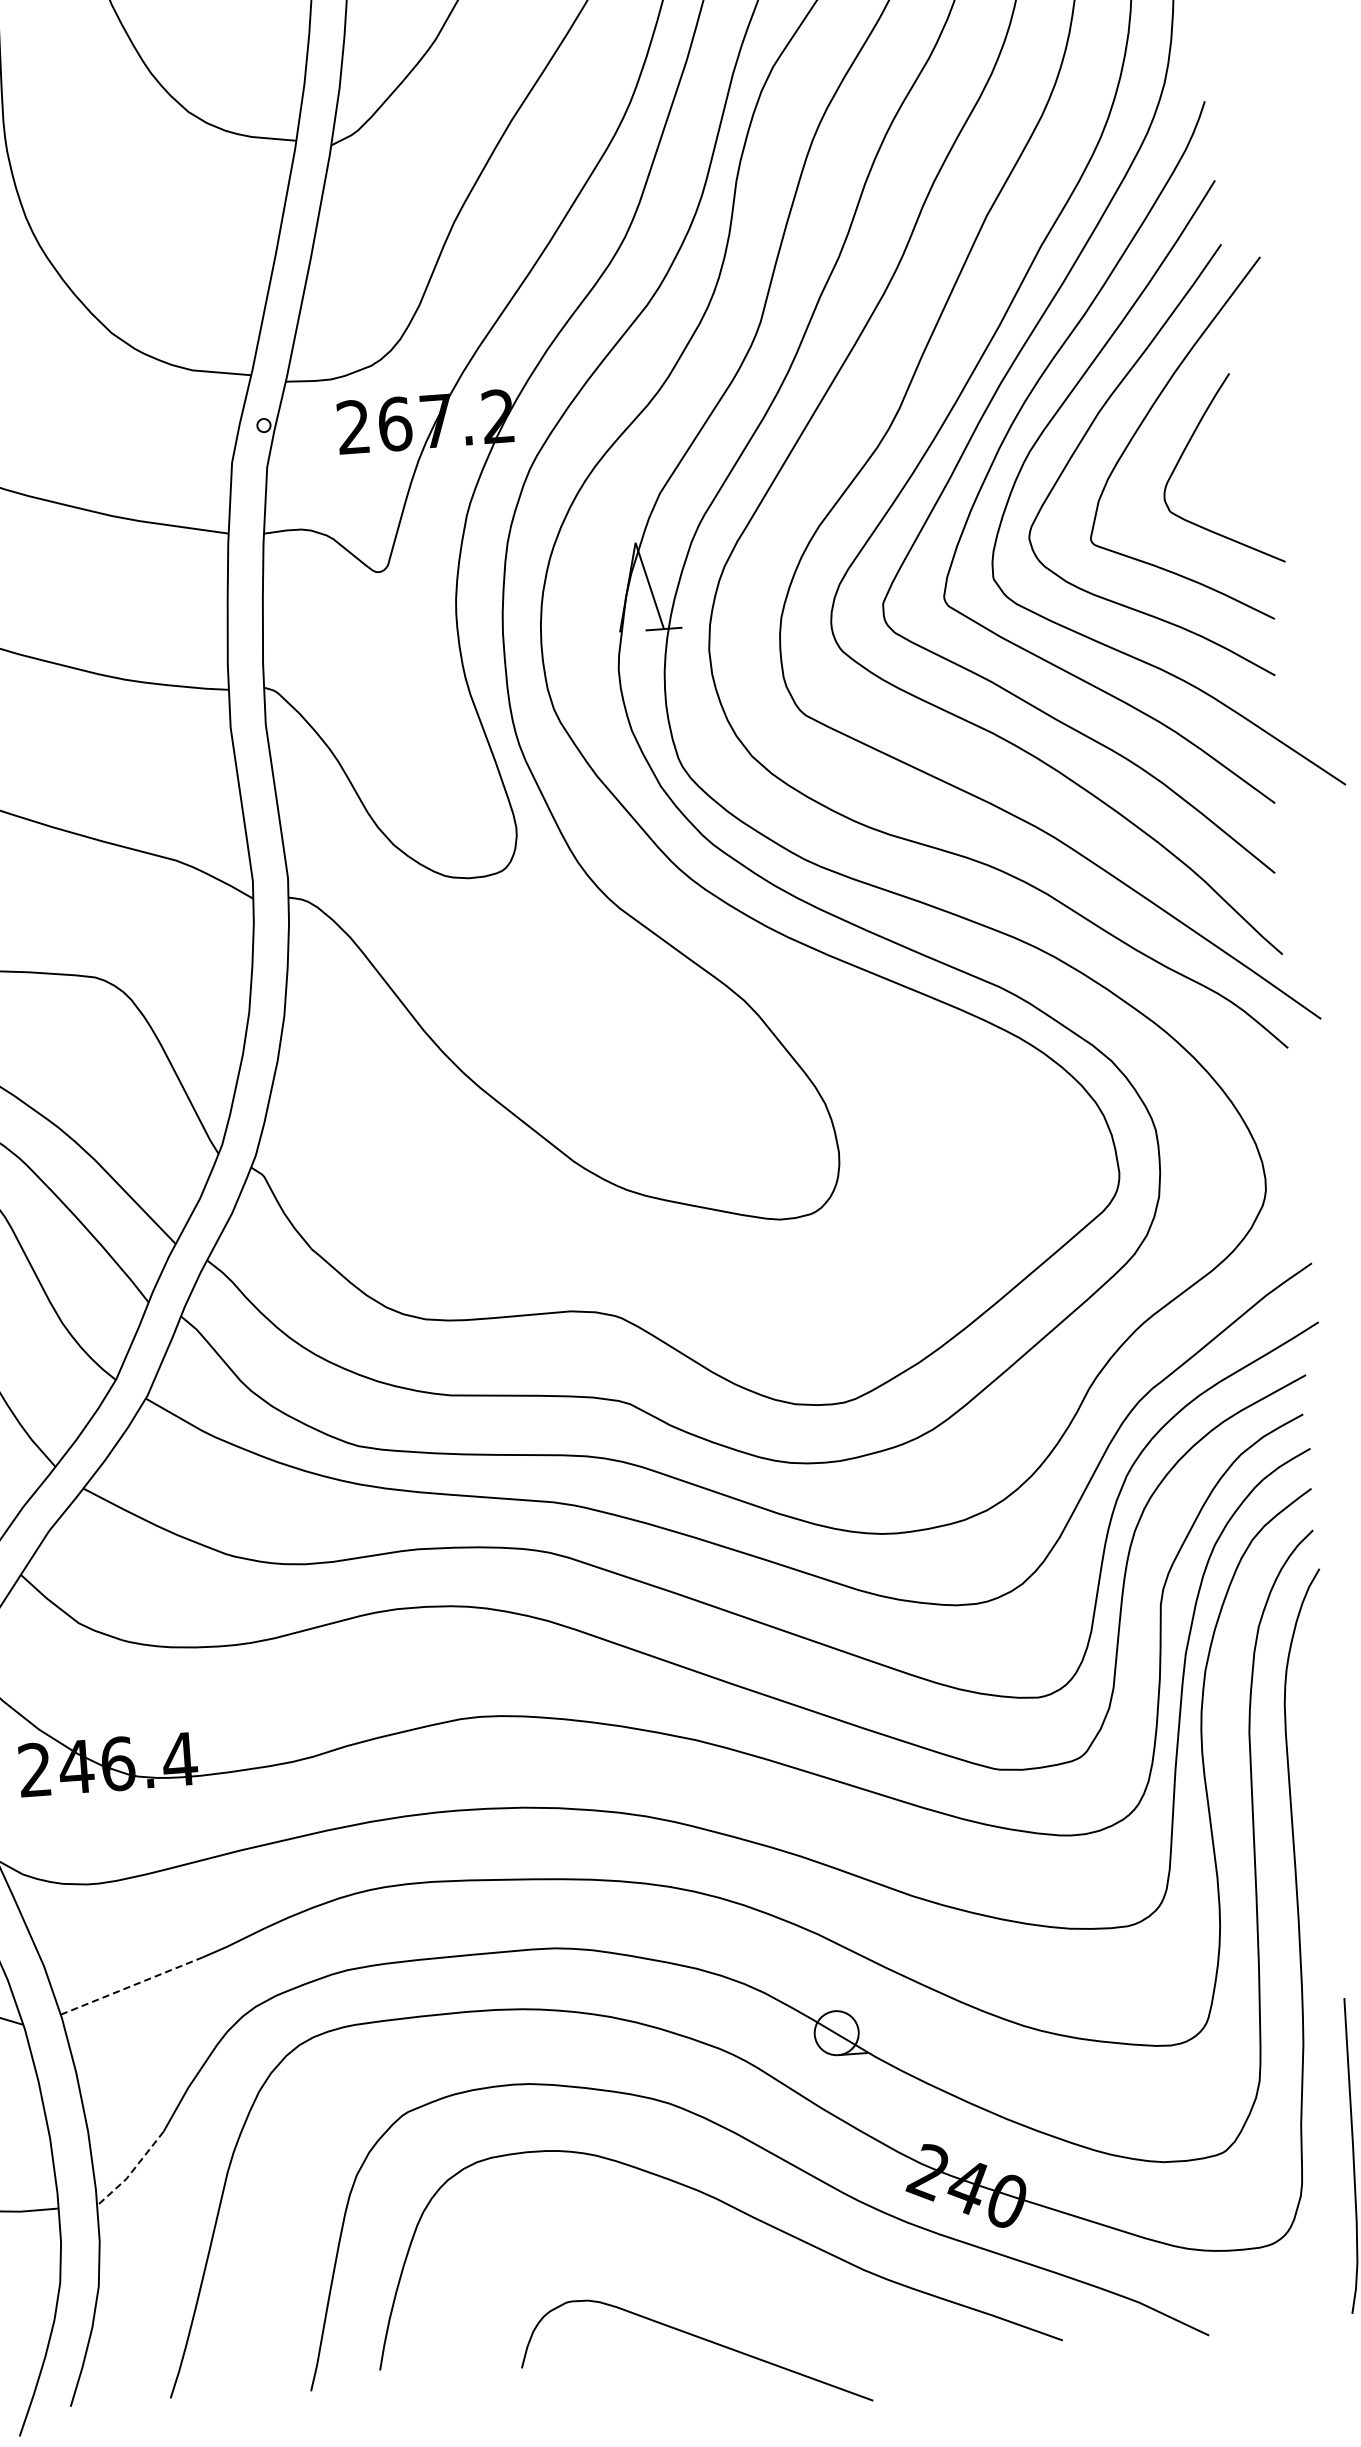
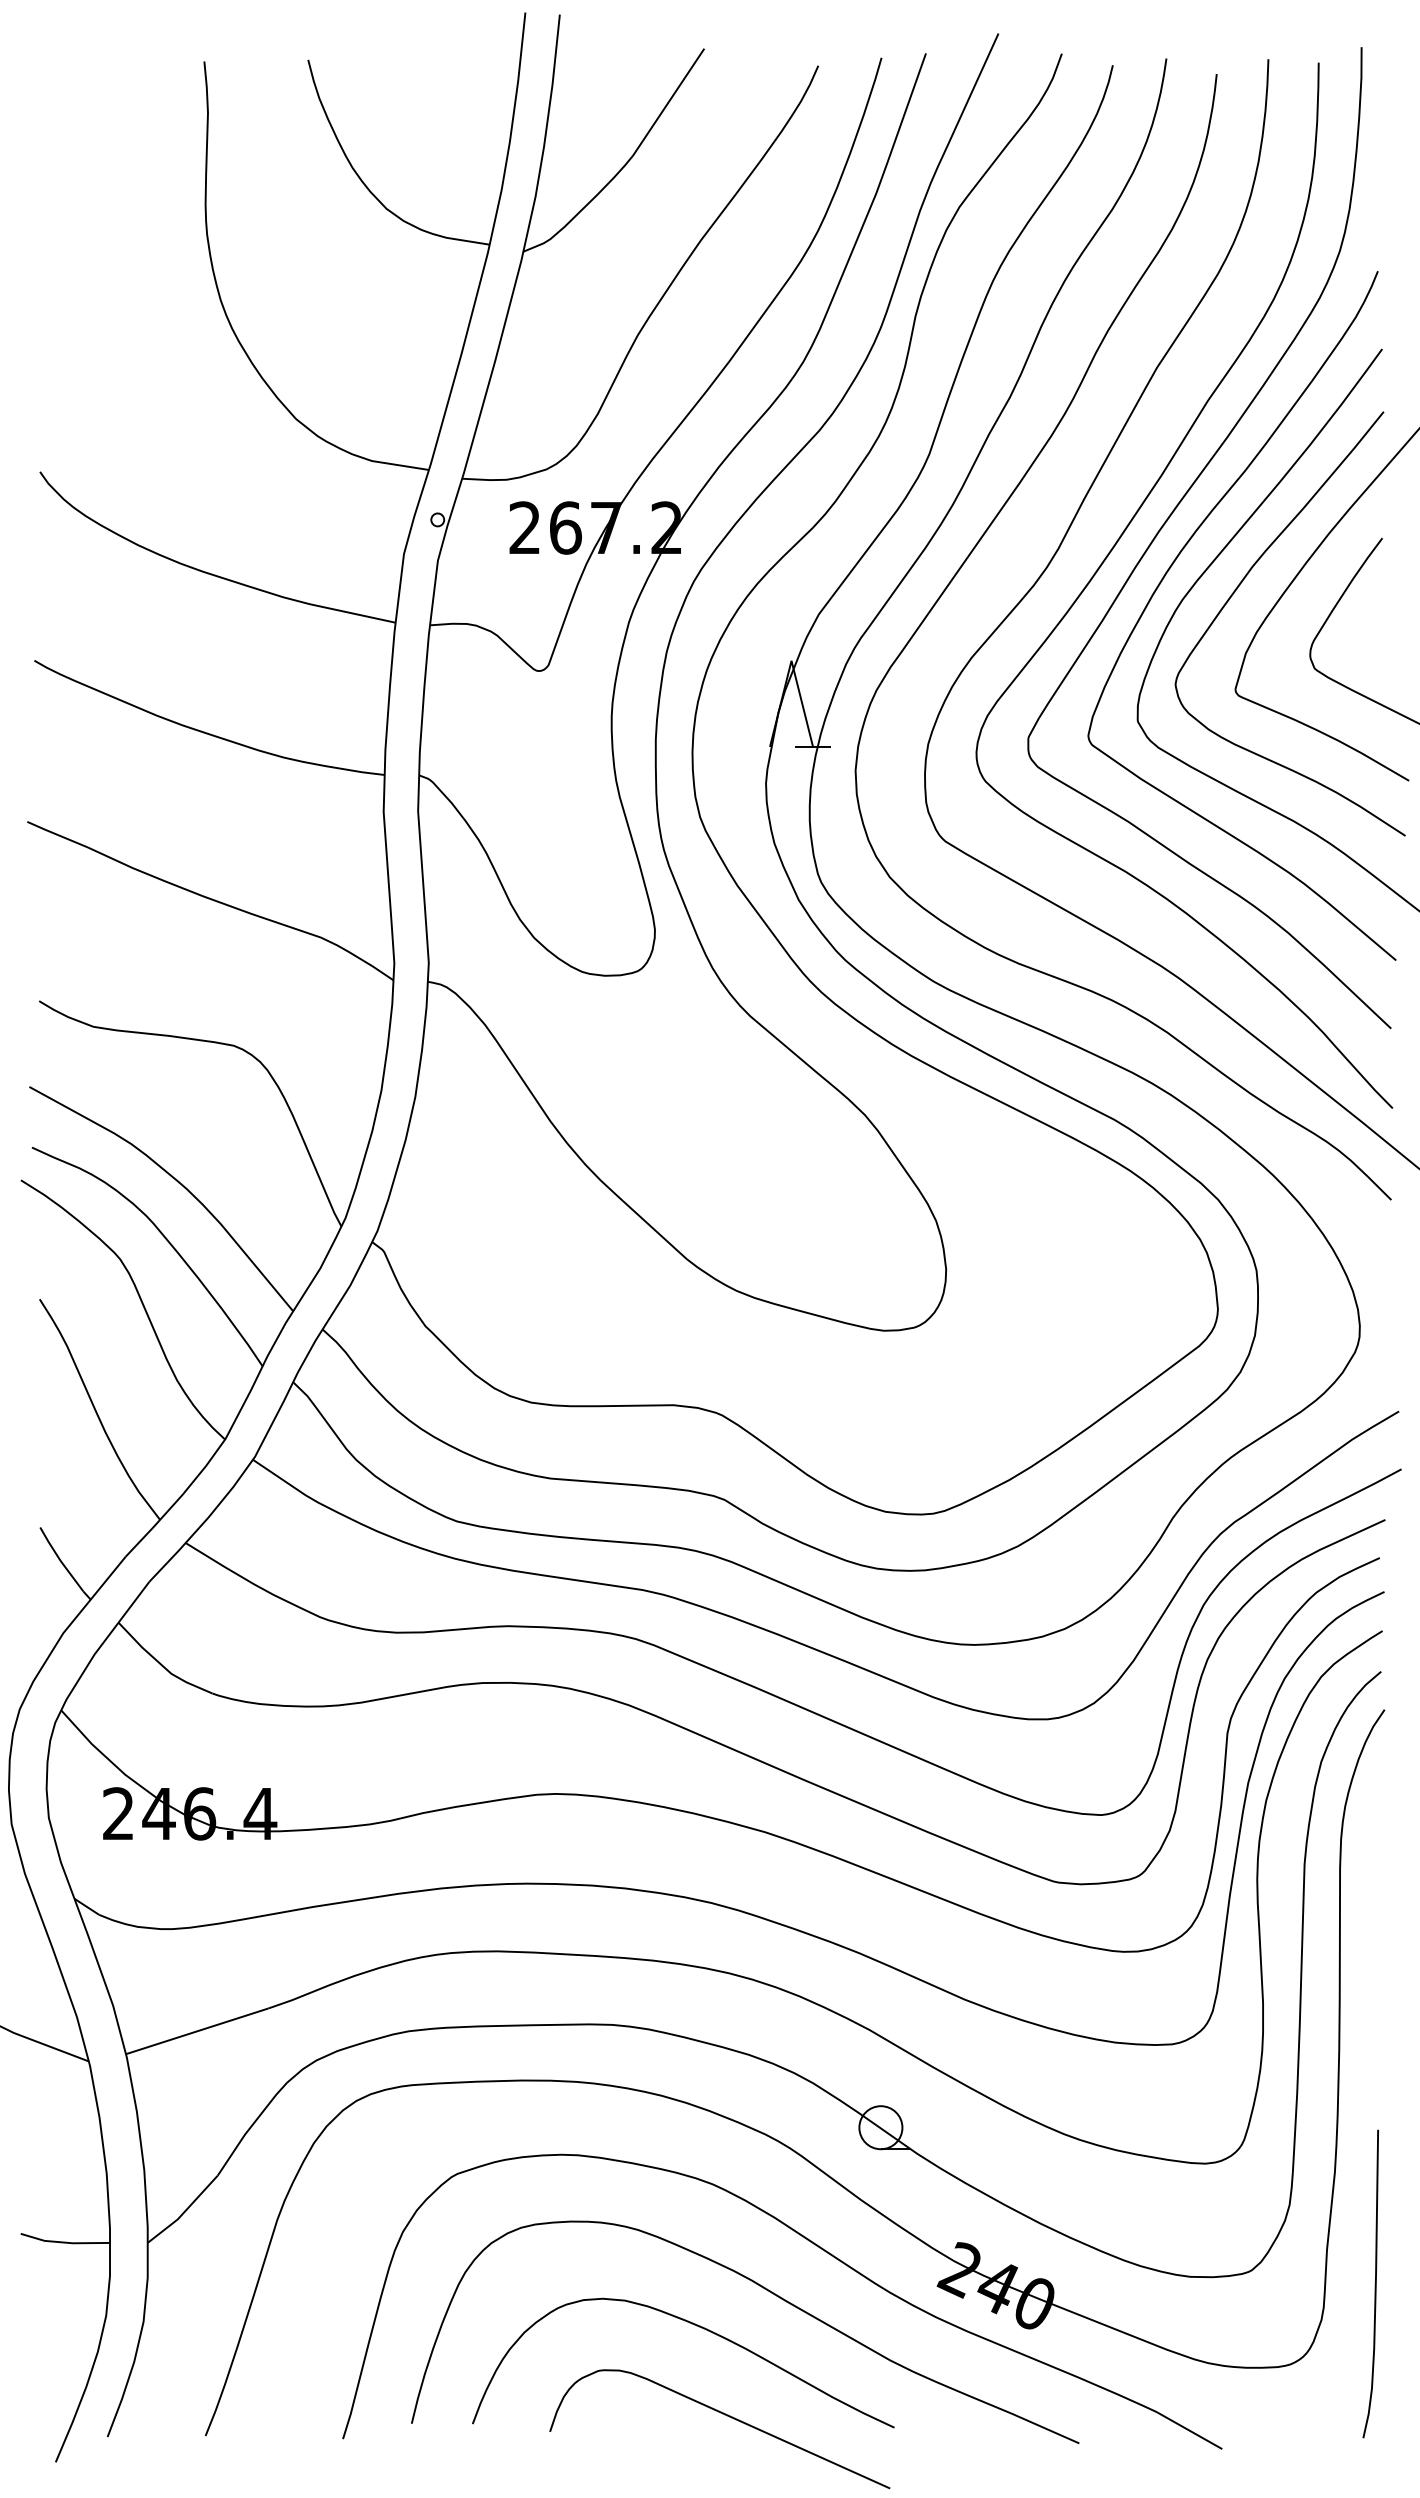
line: (132, 1986) -> (197, 2031), dashed -> solid
line: (132, 2171) -> (184, 2212), dashed -> solid
curve: (663, 2249) -> (696, 2326), added

